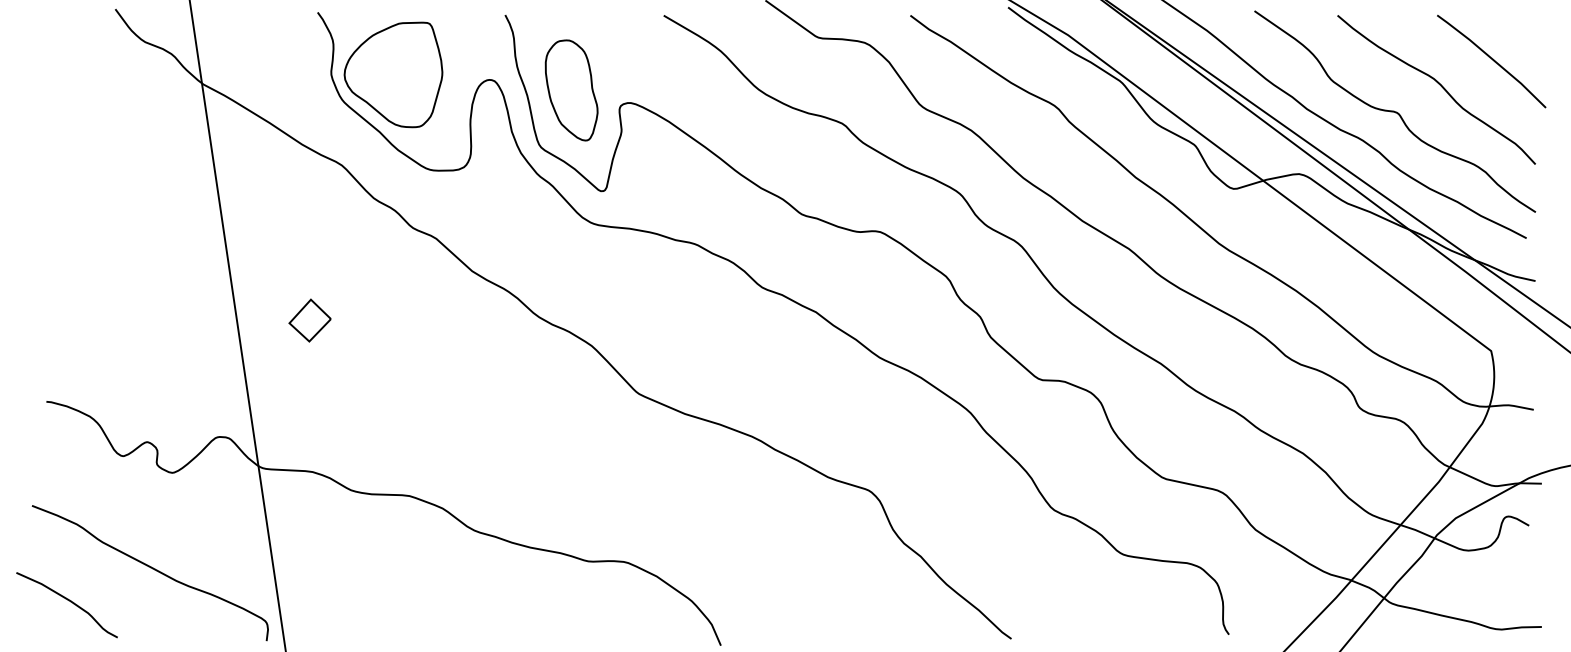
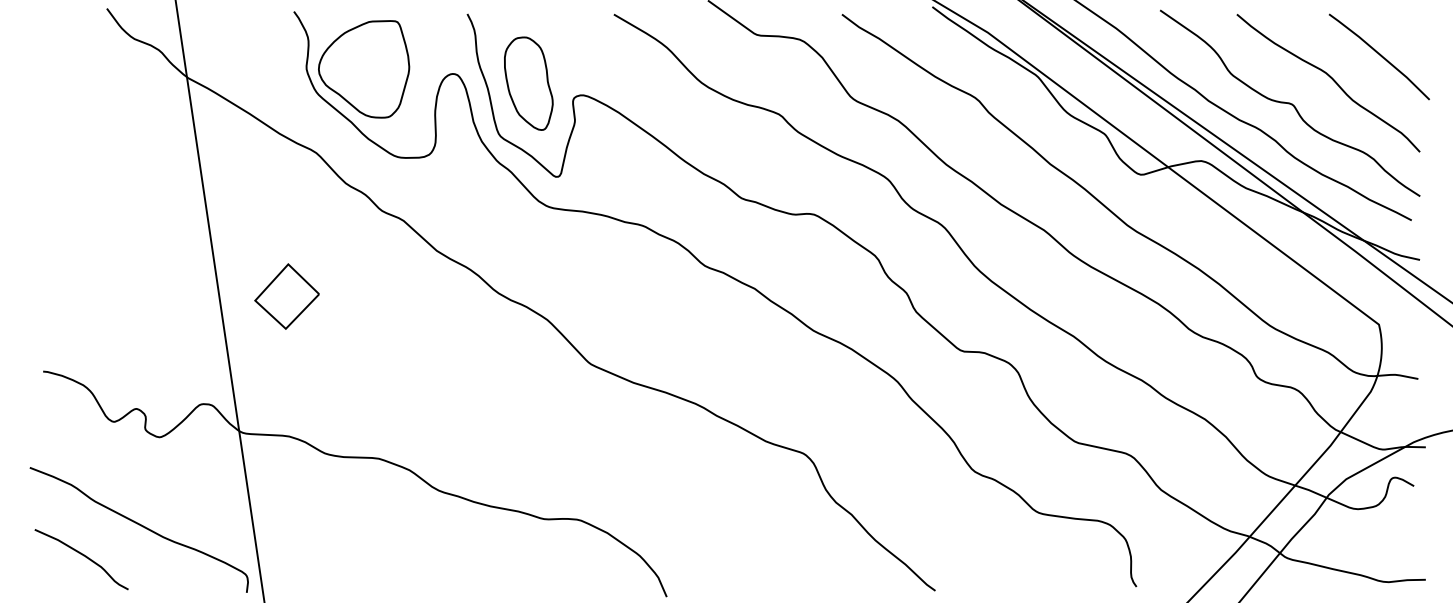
part: (309, 320) -> (286, 296), size x1.67
curve: (69, 601) -> (83, 556), moved

